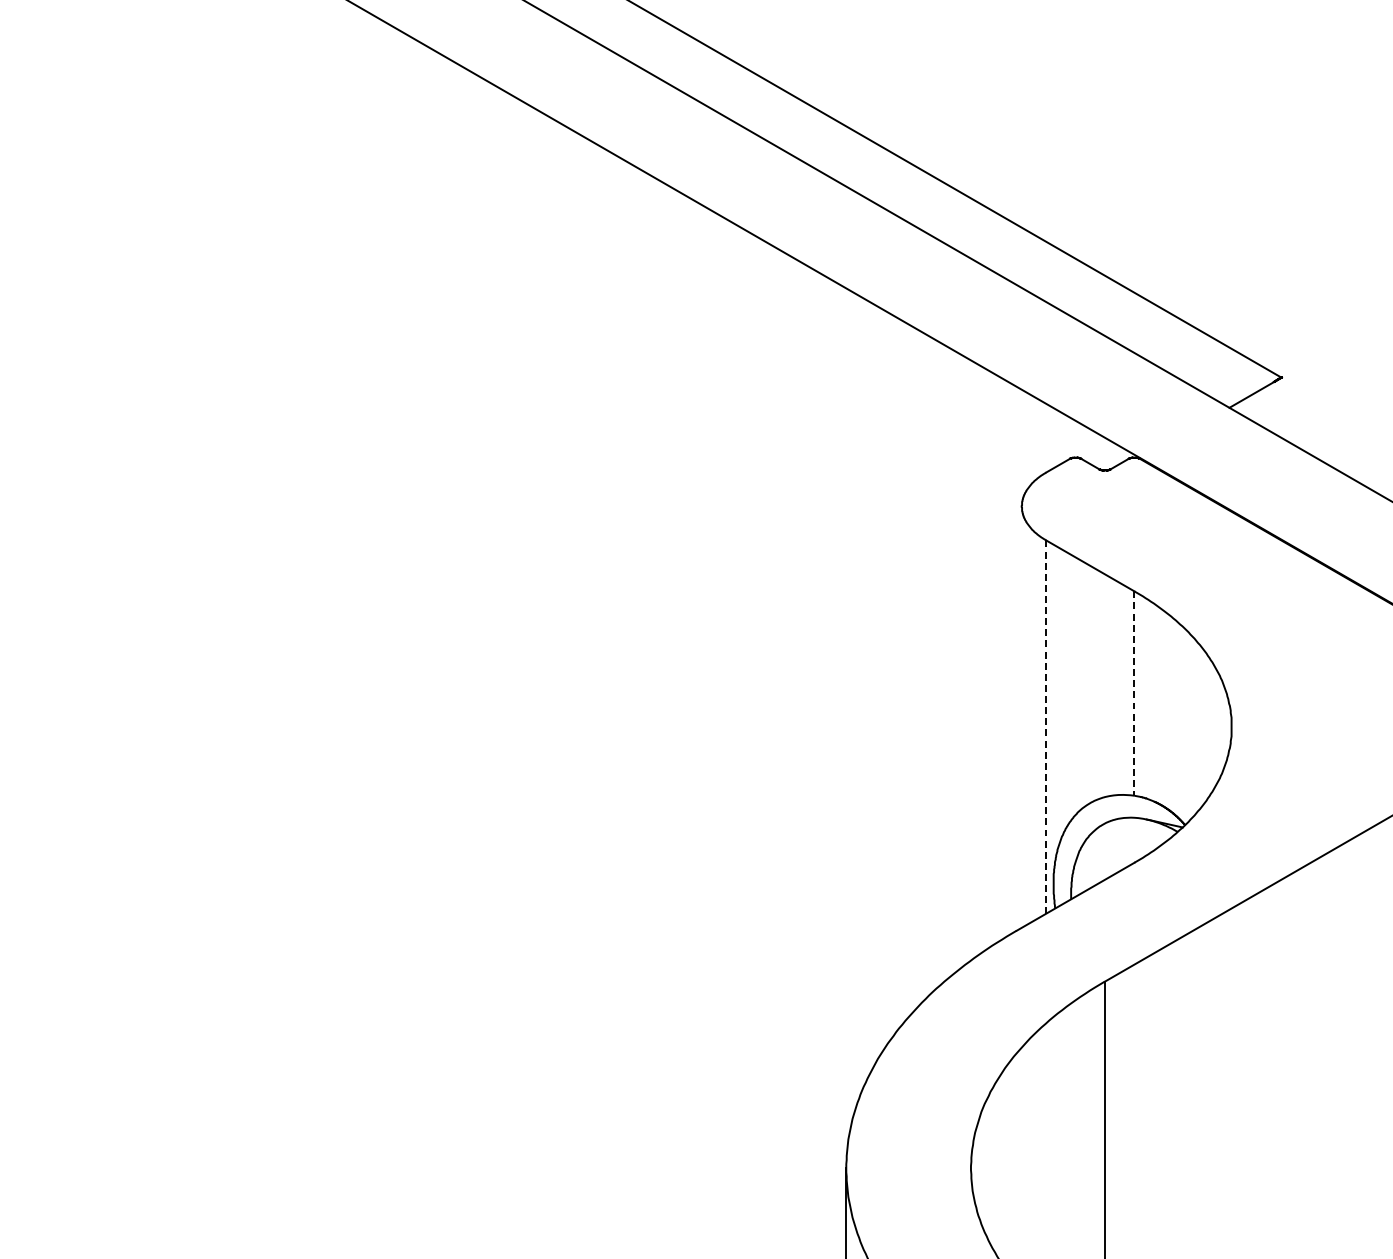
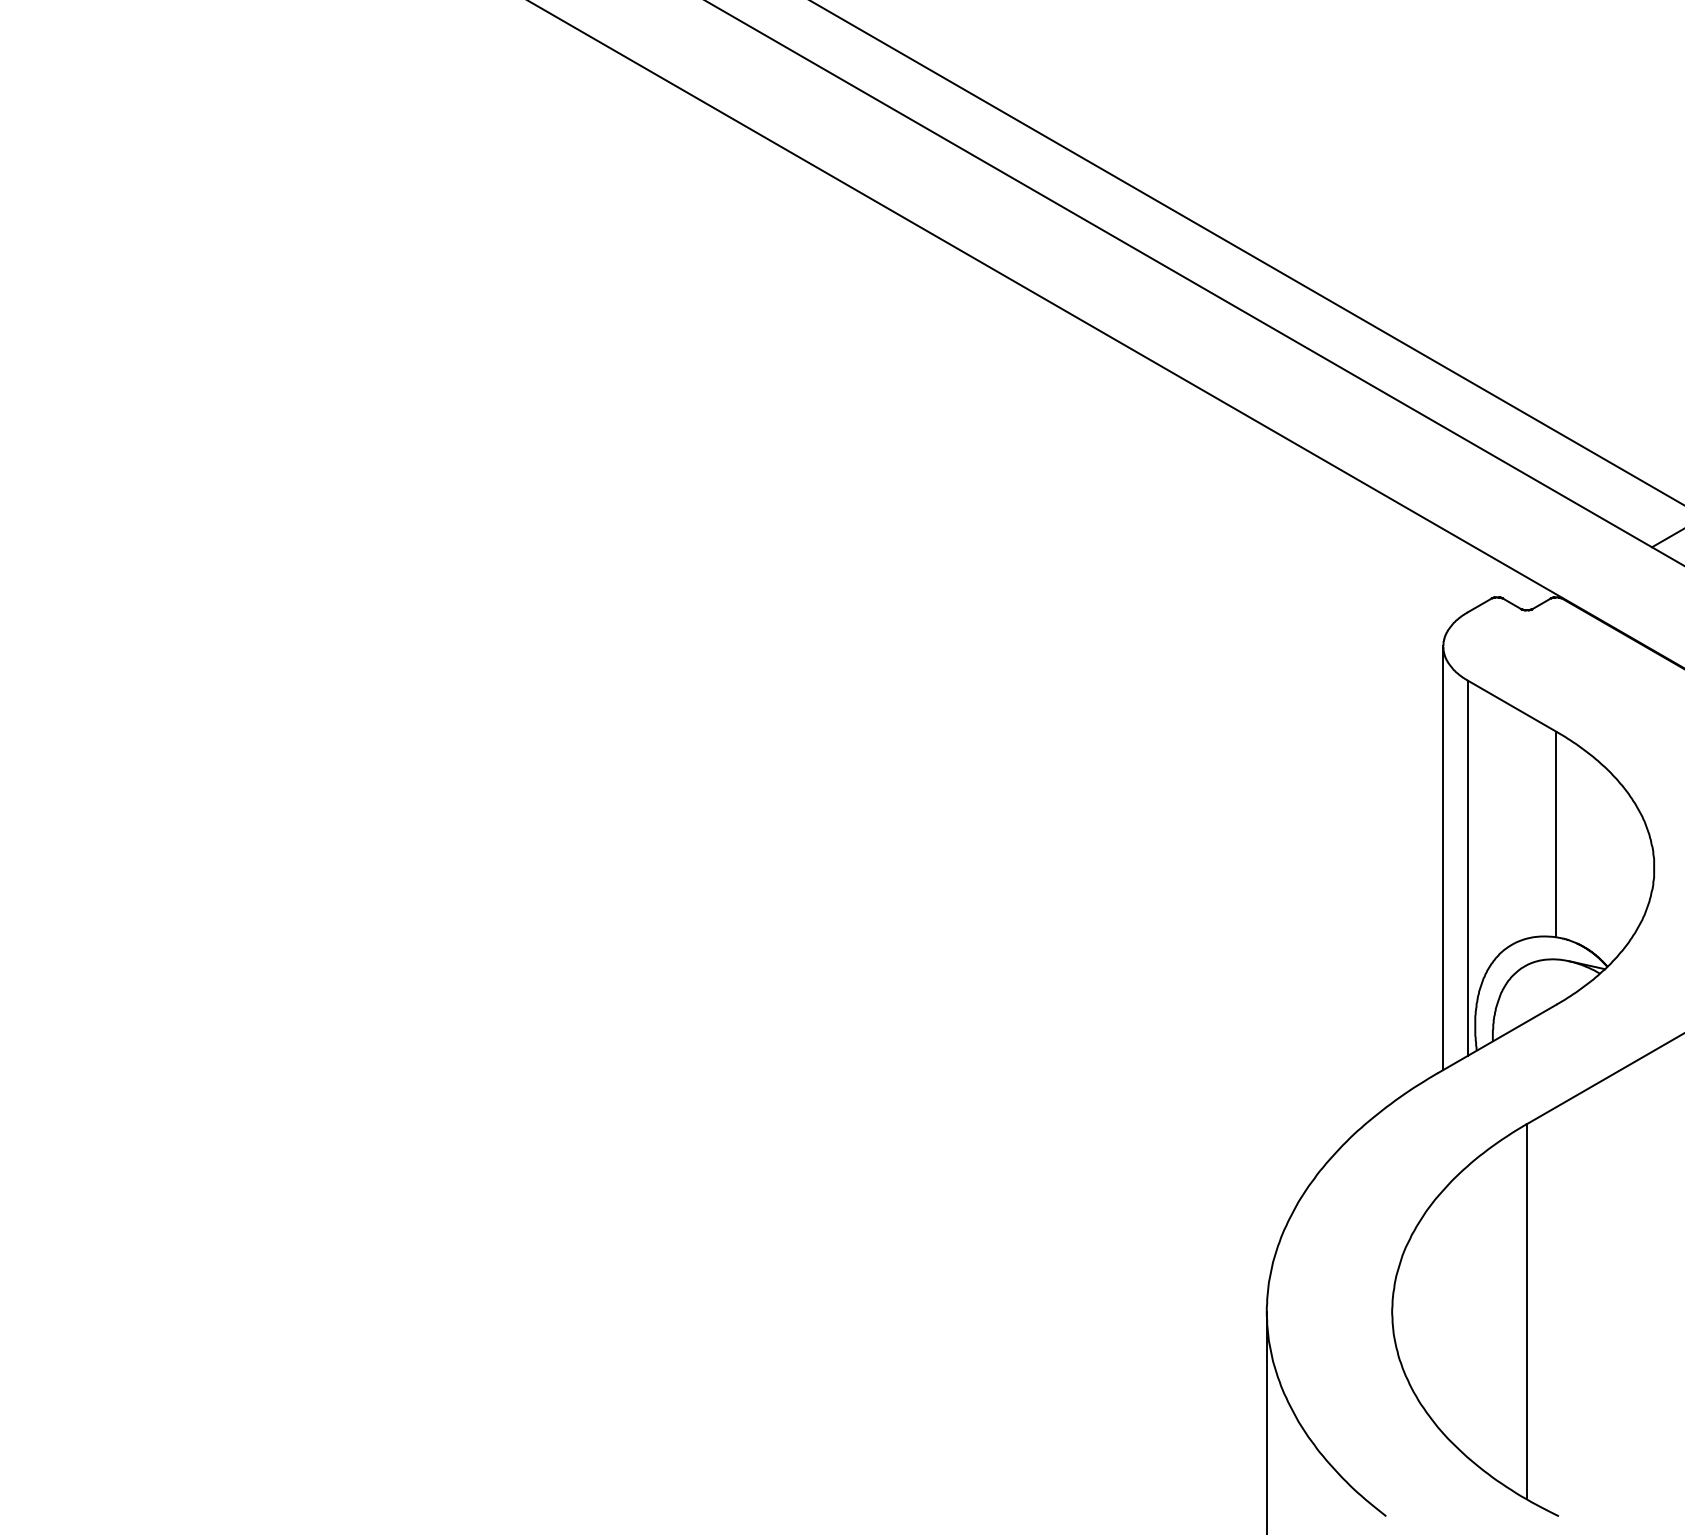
line: (1134, 693) -> (1556, 834), dashed -> solid
line: (1022, 717) -> (1443, 858), added
line: (1045, 727) -> (1467, 868), dashed -> solid

